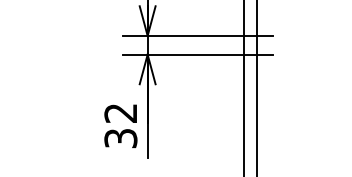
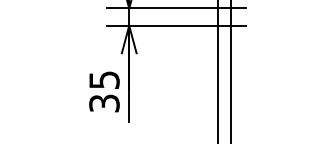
text: (120, 113) -> (104, 80), 32 -> 35

